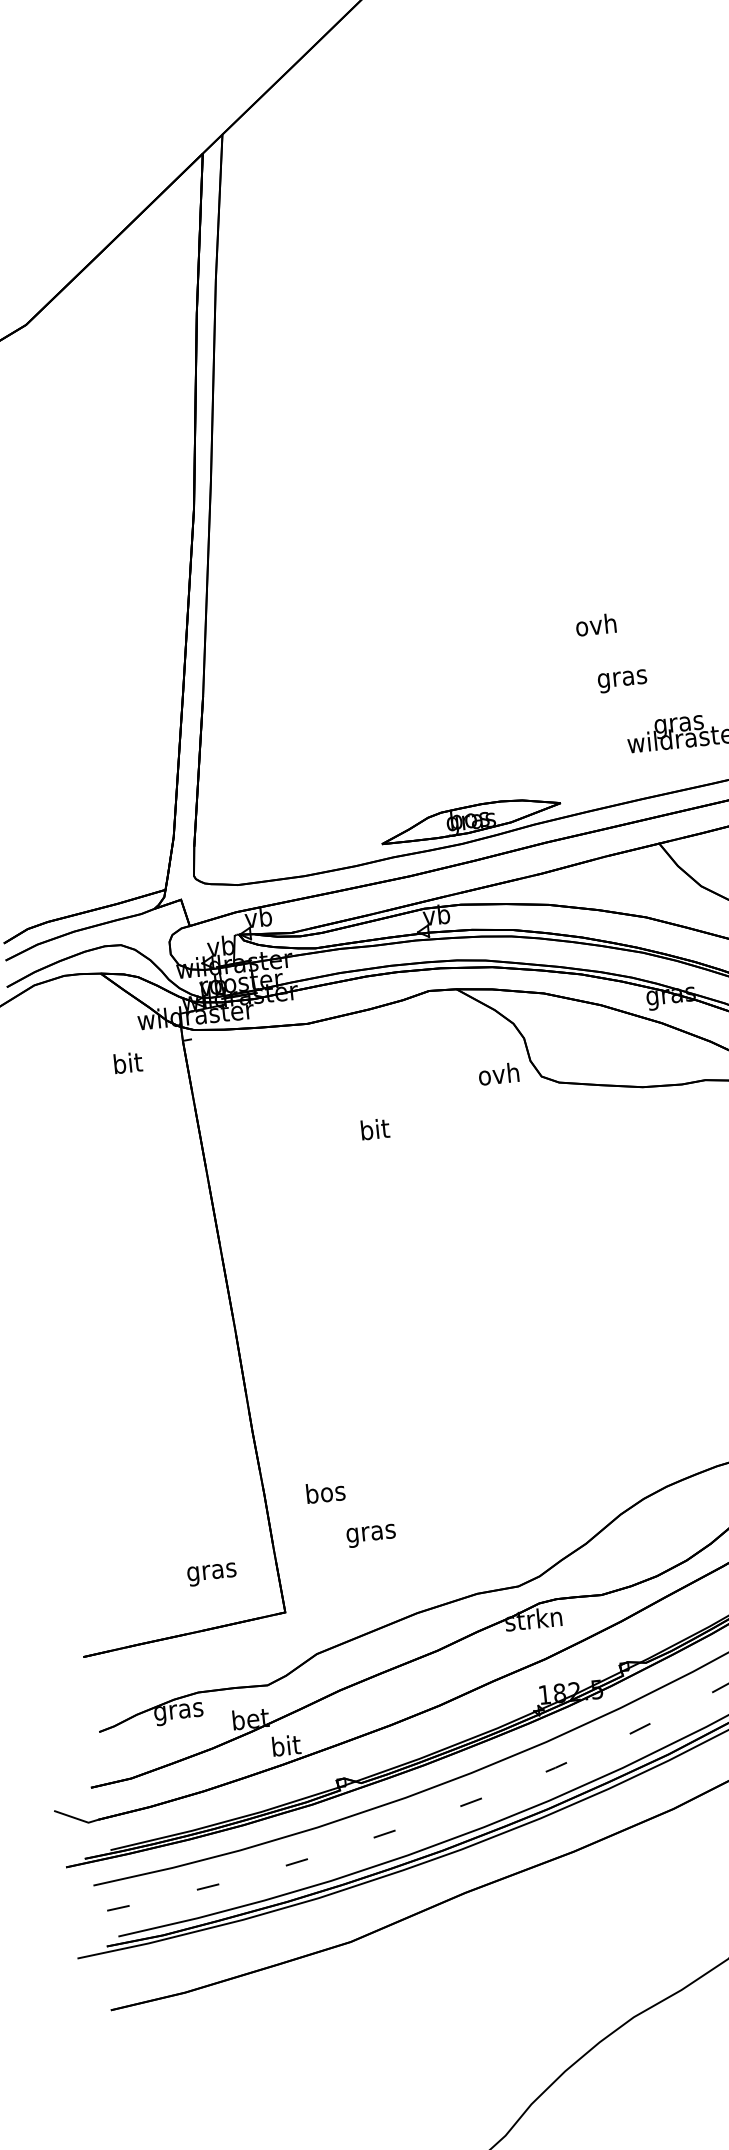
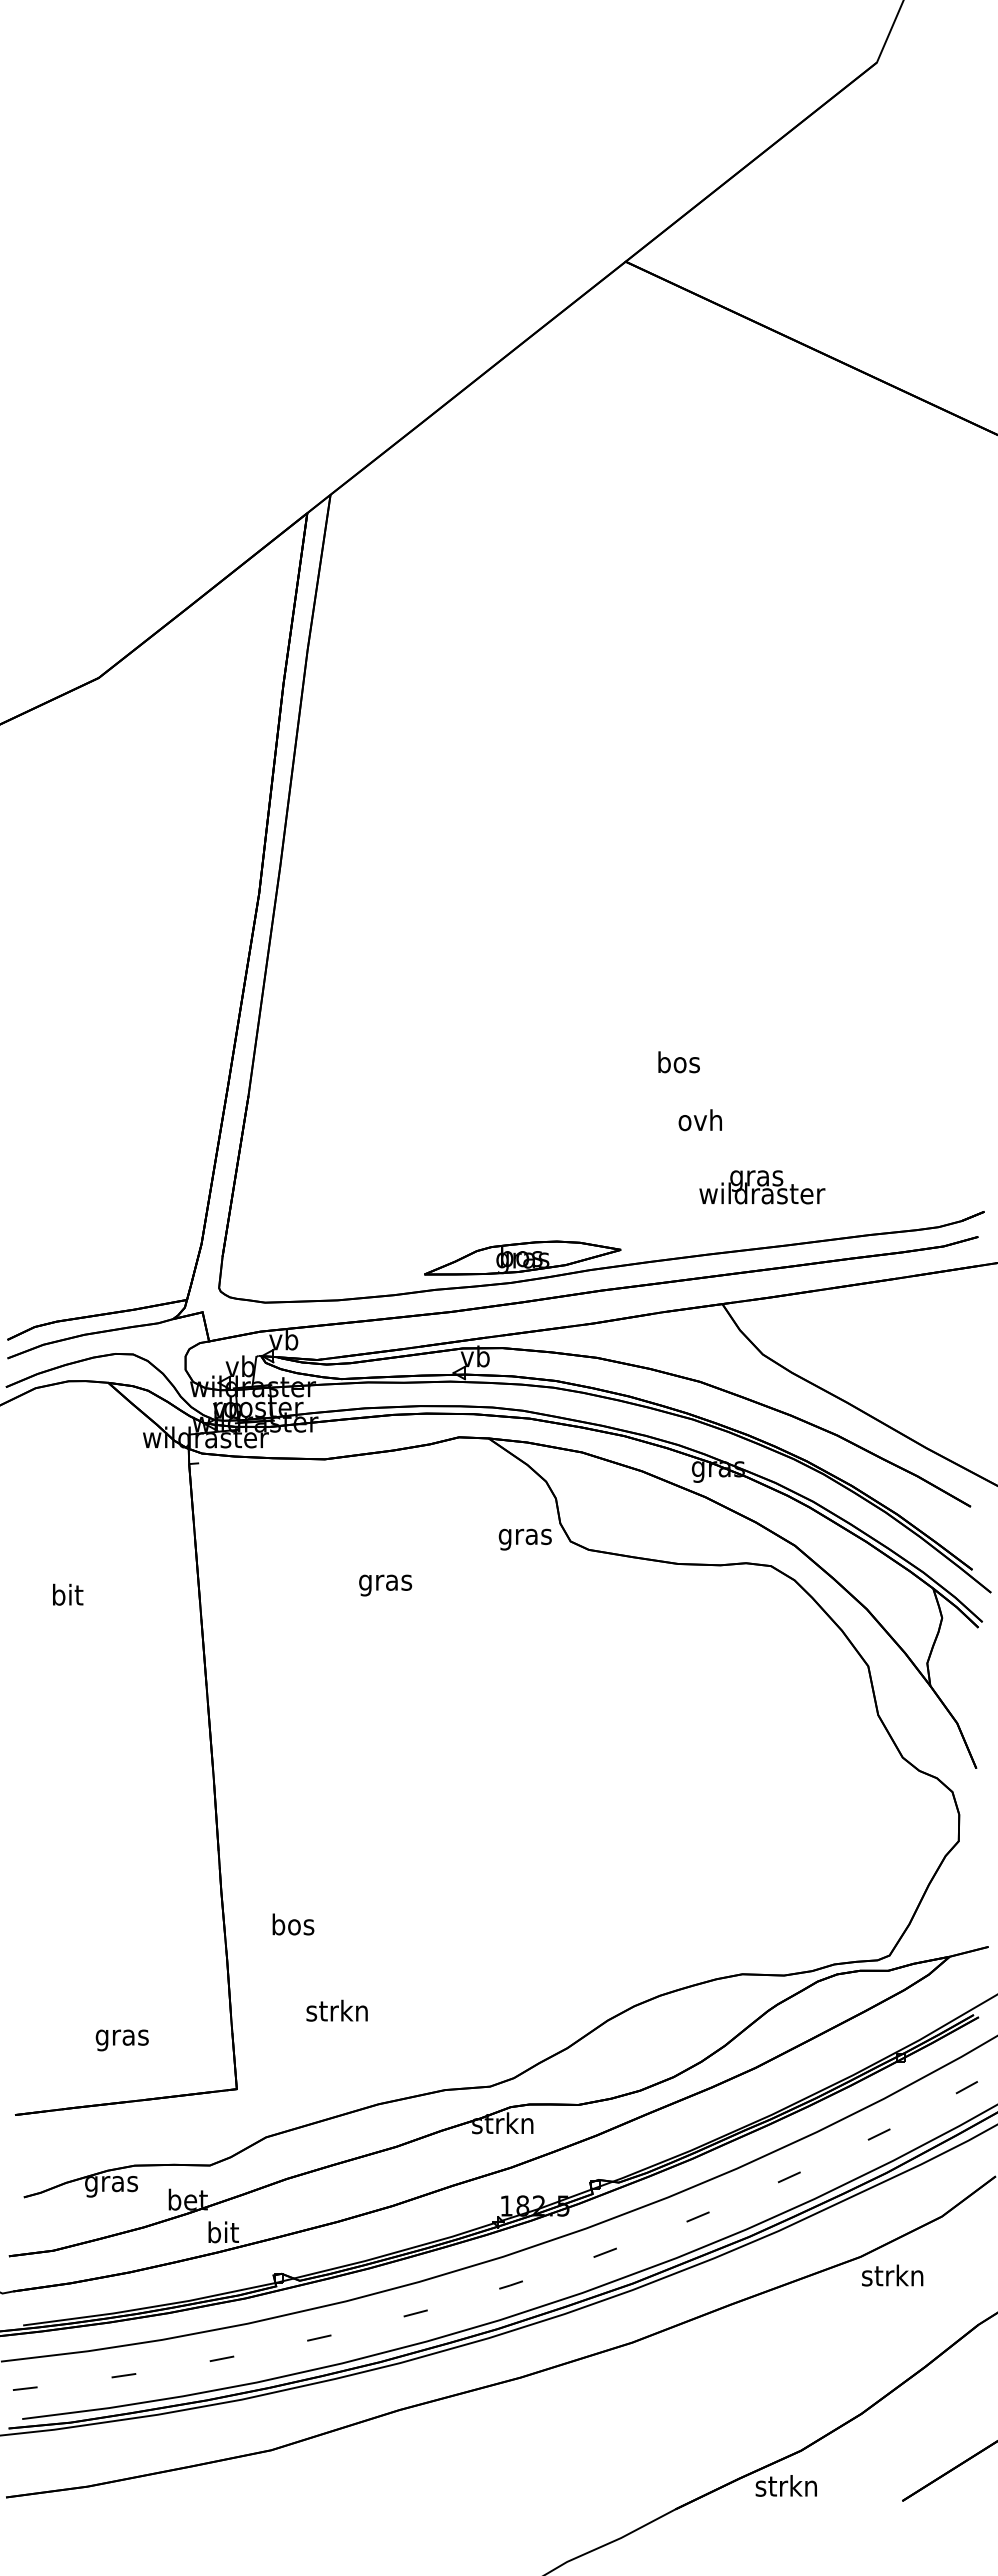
text: (595, 625) -> (677, 1062), ovh -> bos
text: (622, 678) -> (700, 1122), gras -> ovh
text: (128, 1062) -> (68, 1594), moved
text: (498, 1076) -> (524, 1536), ovh -> gras
text: (374, 1131) -> (385, 1582), bit -> gras
text: (325, 1492) -> (293, 1924), moved
text: (370, 1533) -> (336, 2013), gras -> strkn
text: (211, 1574) -> (121, 2040), moved

